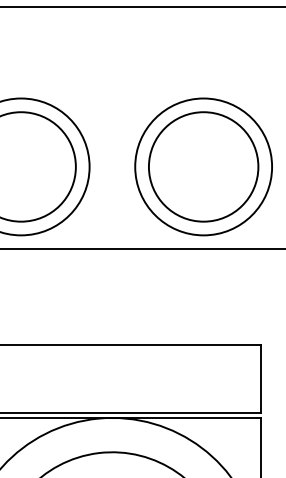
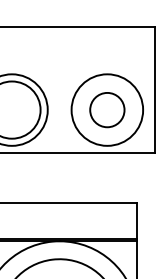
circle: (201, 165) -> (106, 109), size x0.6

